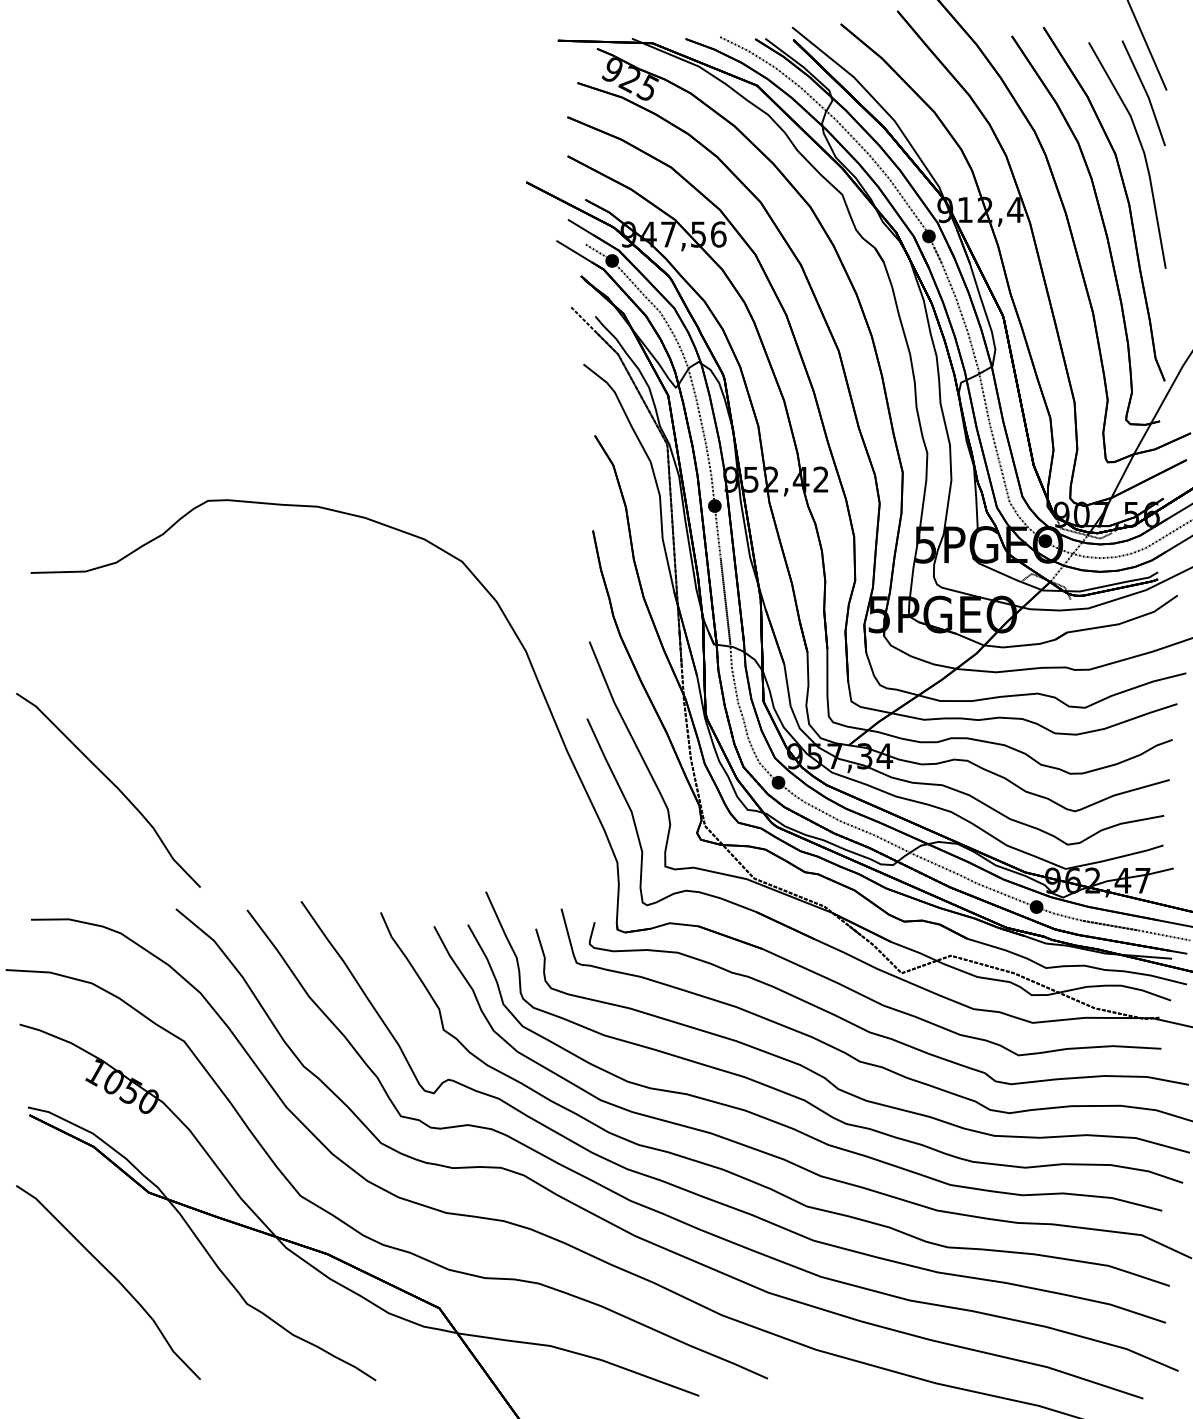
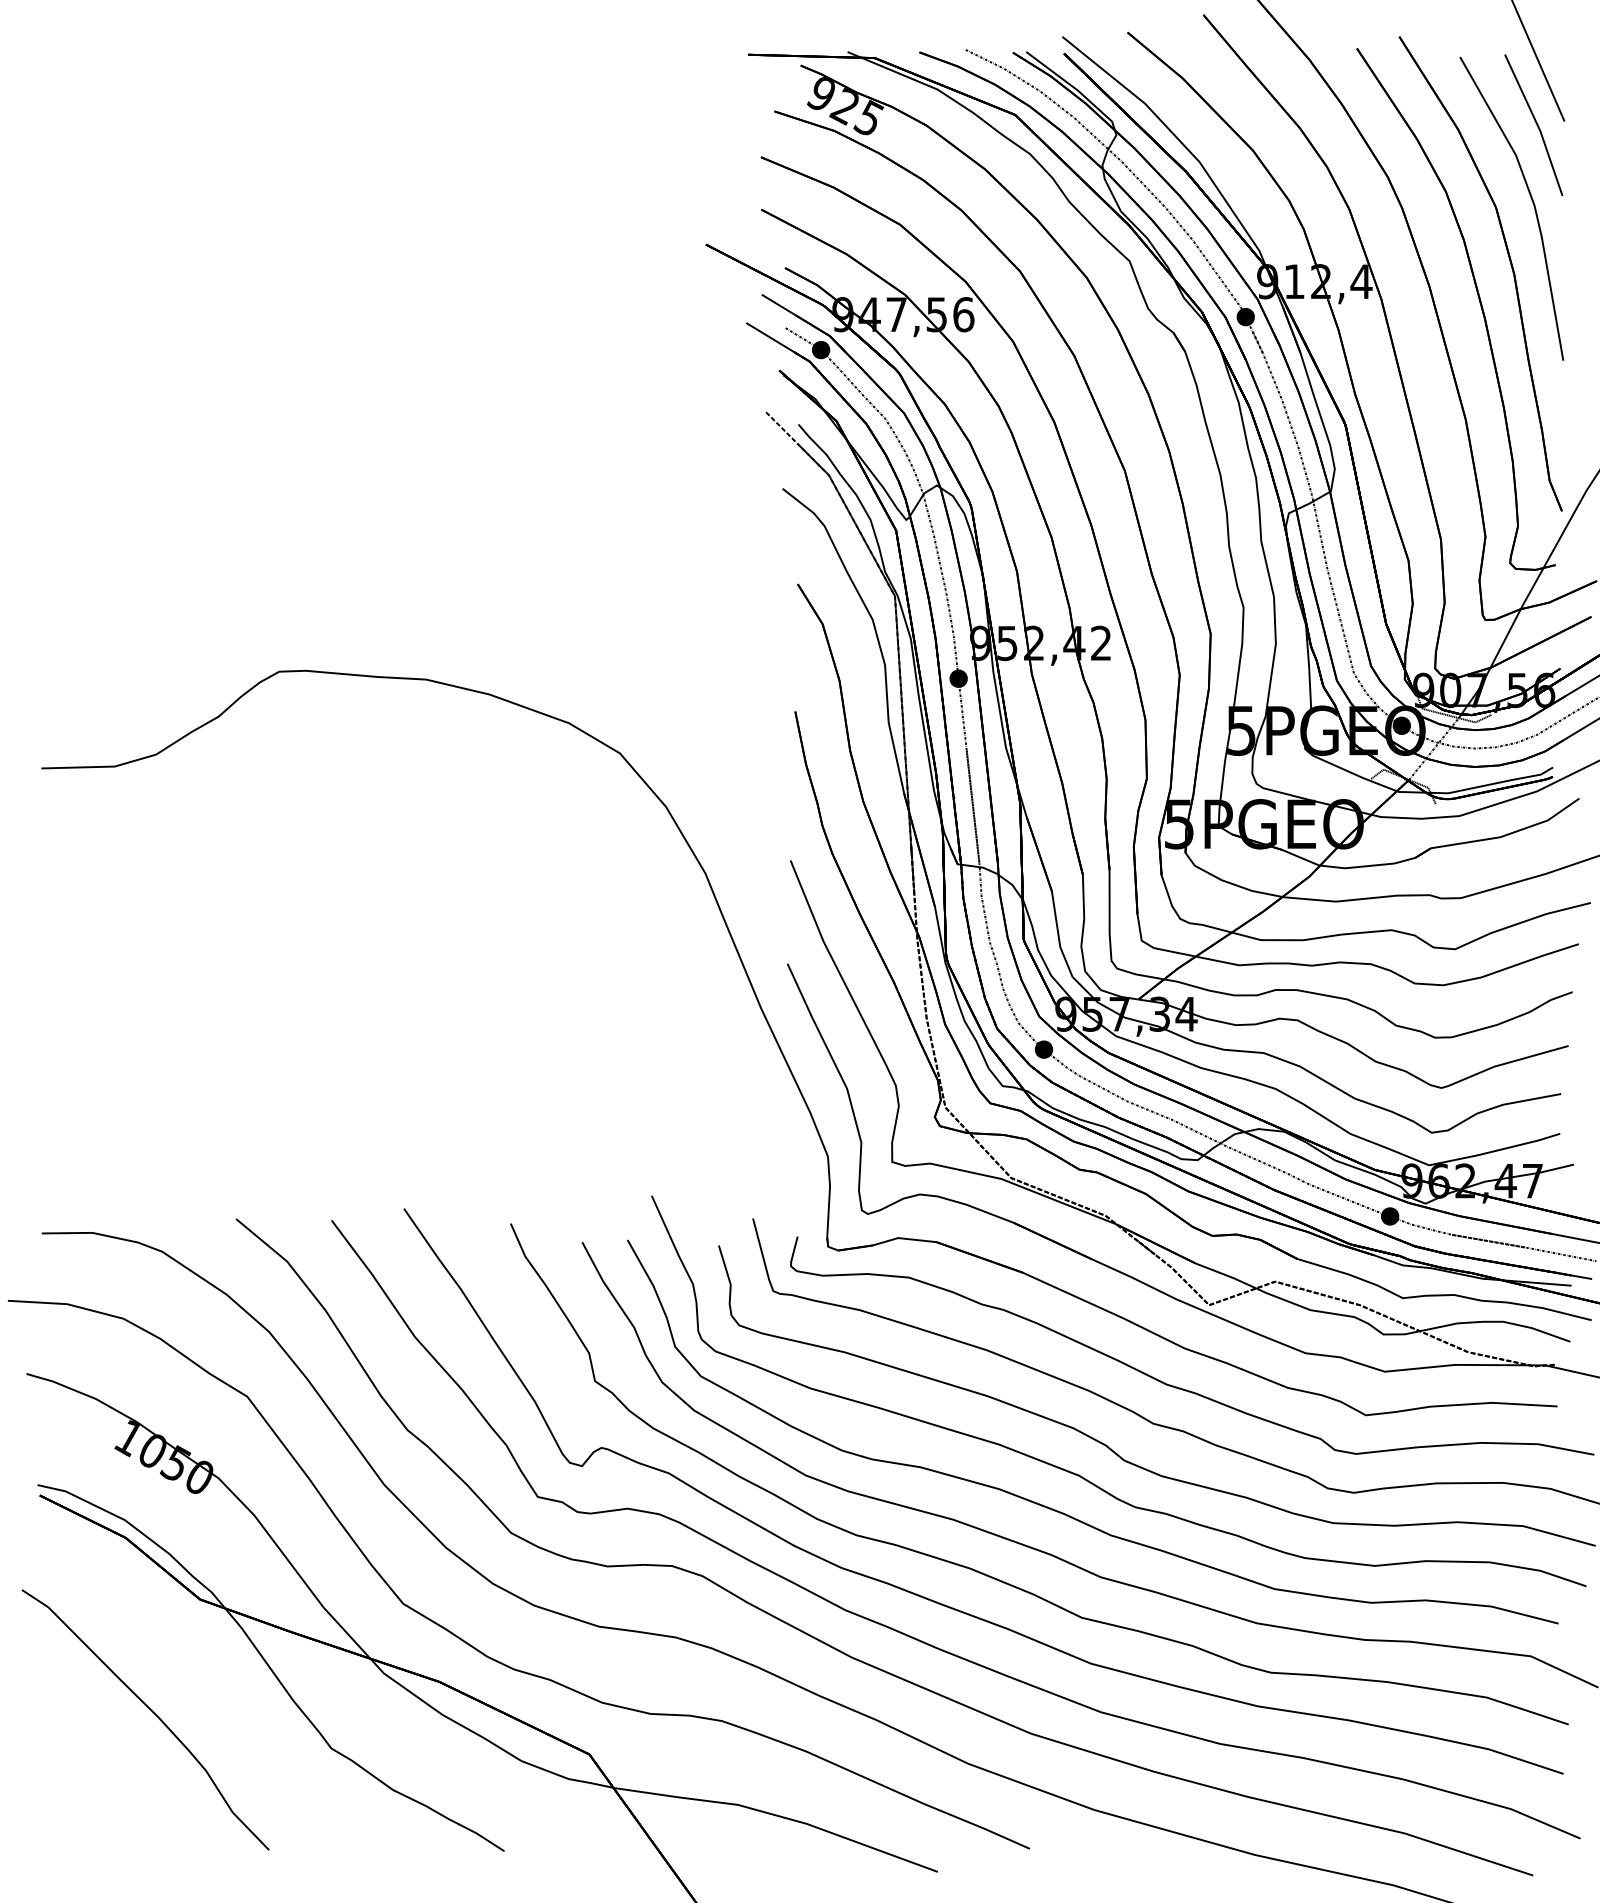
part: (113, 784) -> (152, 1052), removed

